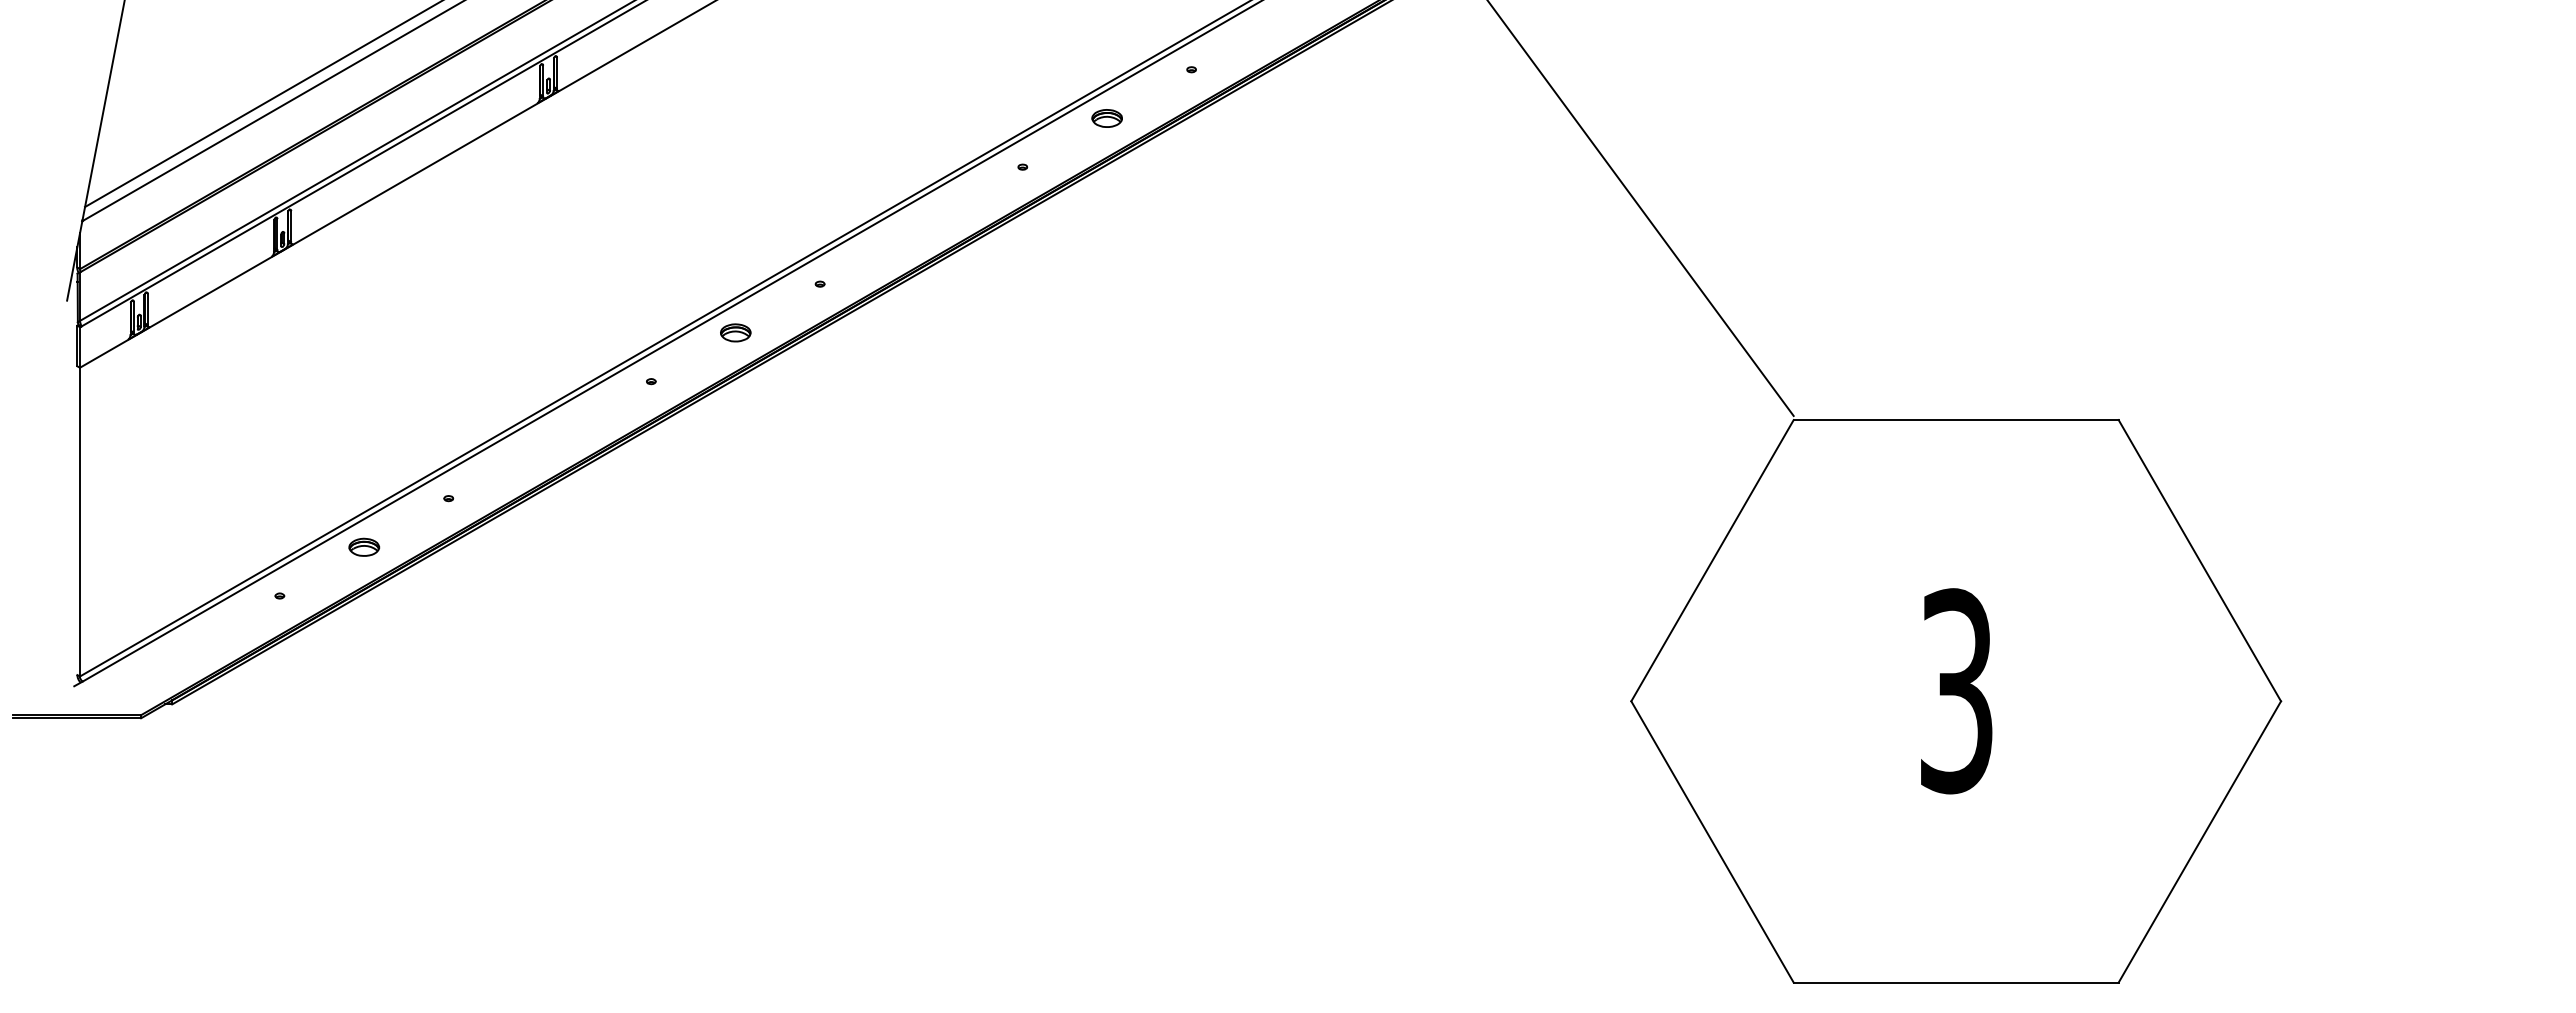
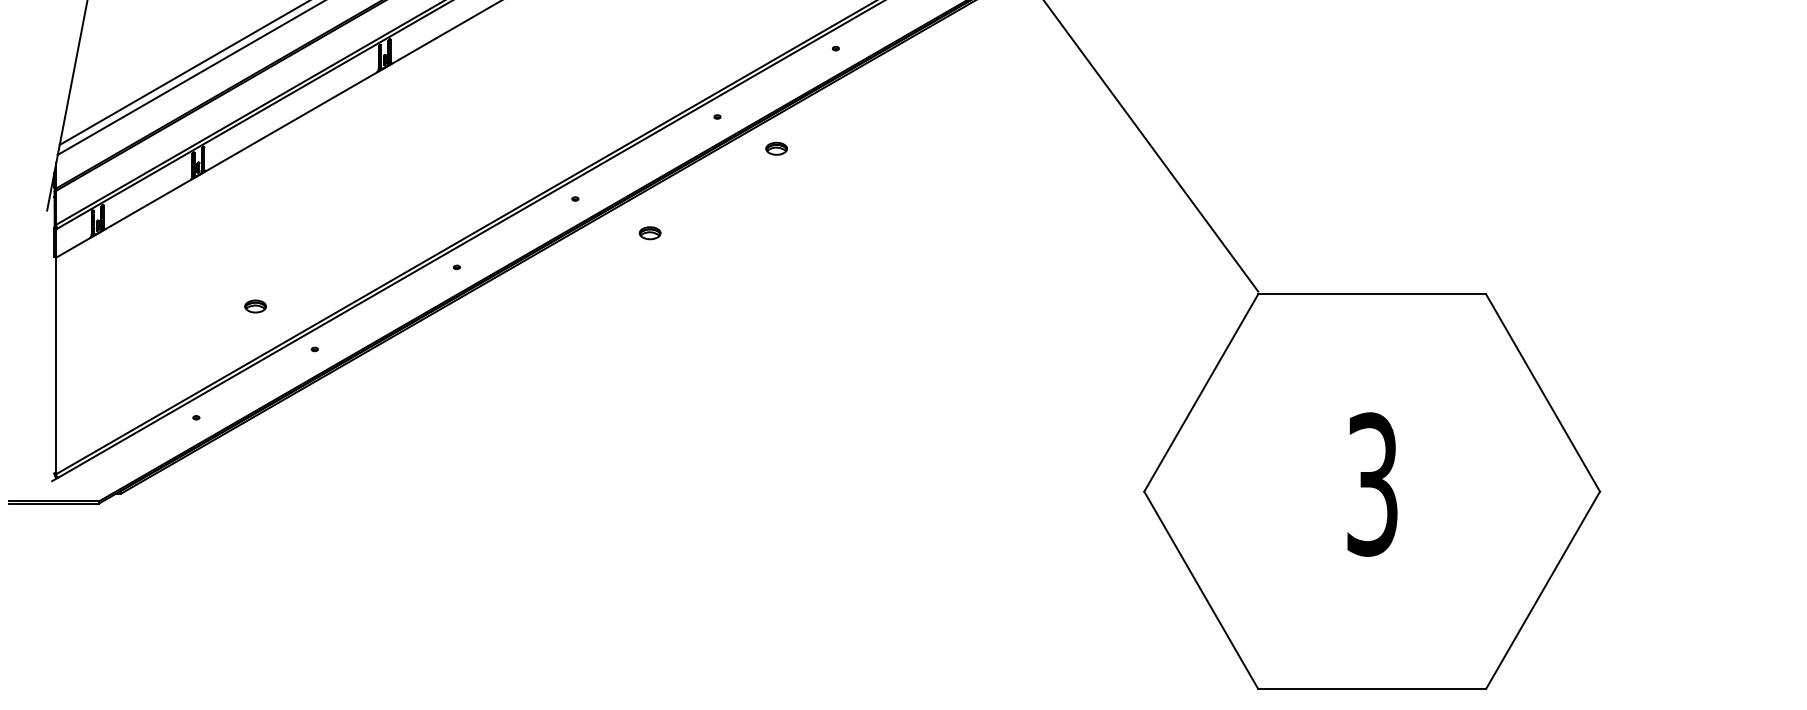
part: (1106, 118) -> (776, 148), moved
part: (735, 332) -> (649, 232), moved
part: (364, 546) -> (255, 305), moved

